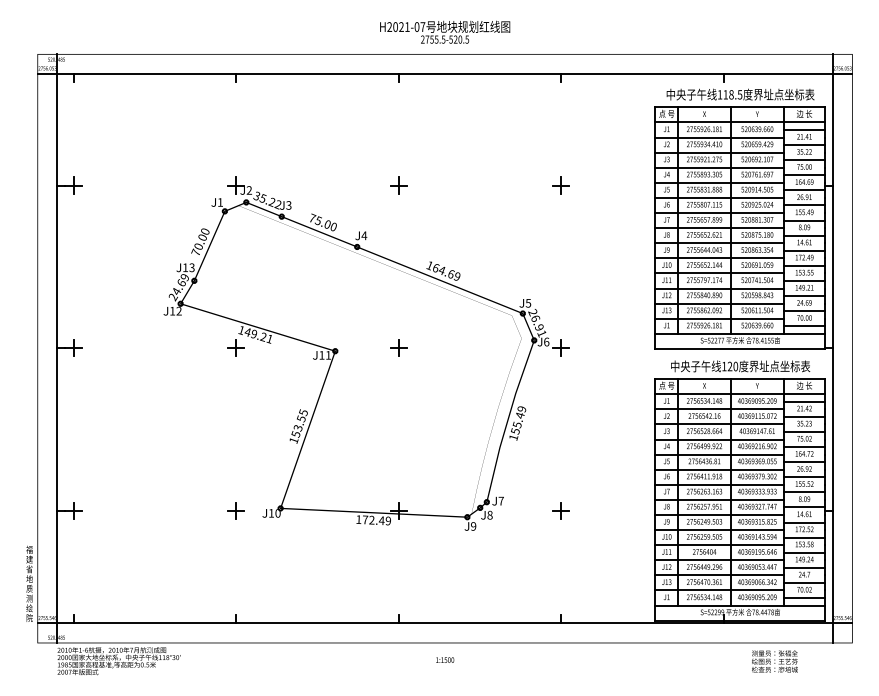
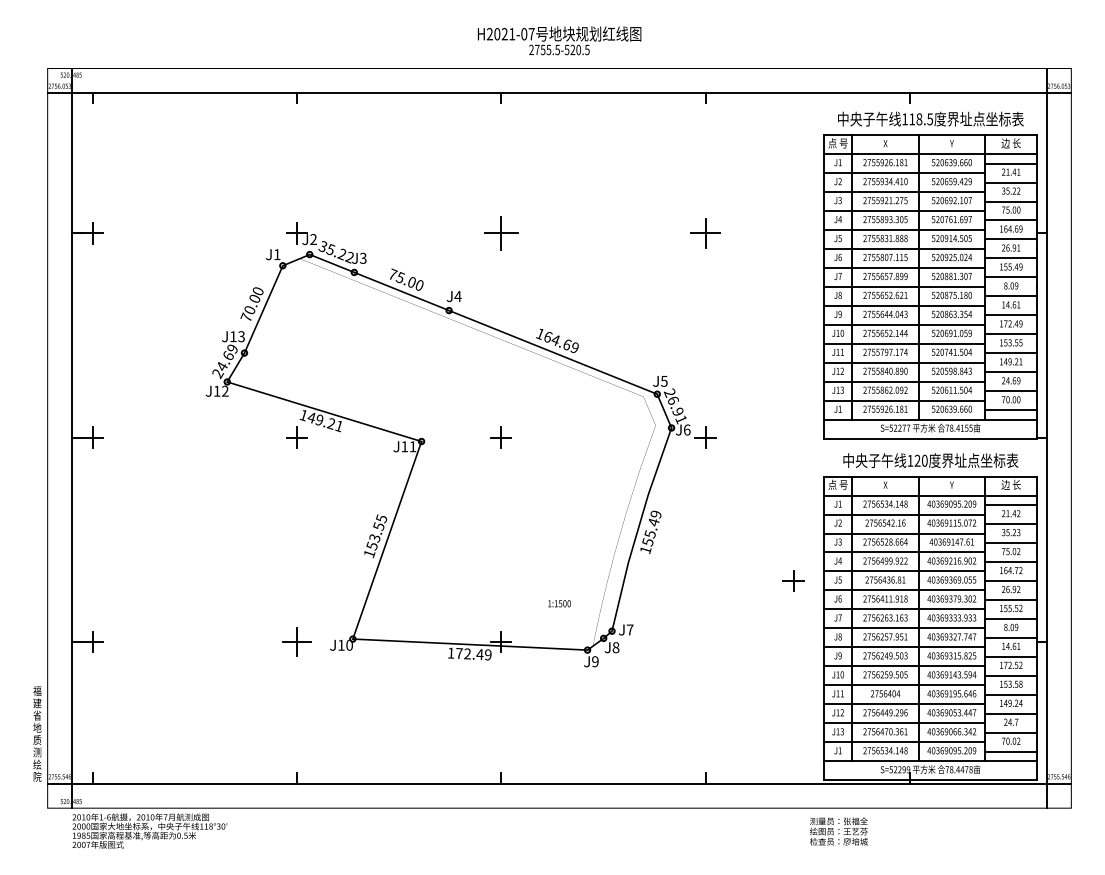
part: (398, 185) -> (500, 233), size x1.6
part: (561, 185) -> (705, 233), size x1.4
part: (235, 510) -> (296, 641), size x1.4
part: (561, 510) -> (793, 580), moved
text: (445, 659) -> (559, 603), moved
text: (774, 661) -> (838, 831), moved

